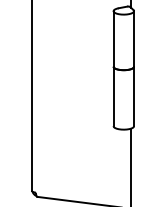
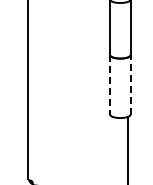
line: (113, 96) -> (110, 84), solid -> dashed
line: (134, 96) -> (131, 84), solid -> dashed

